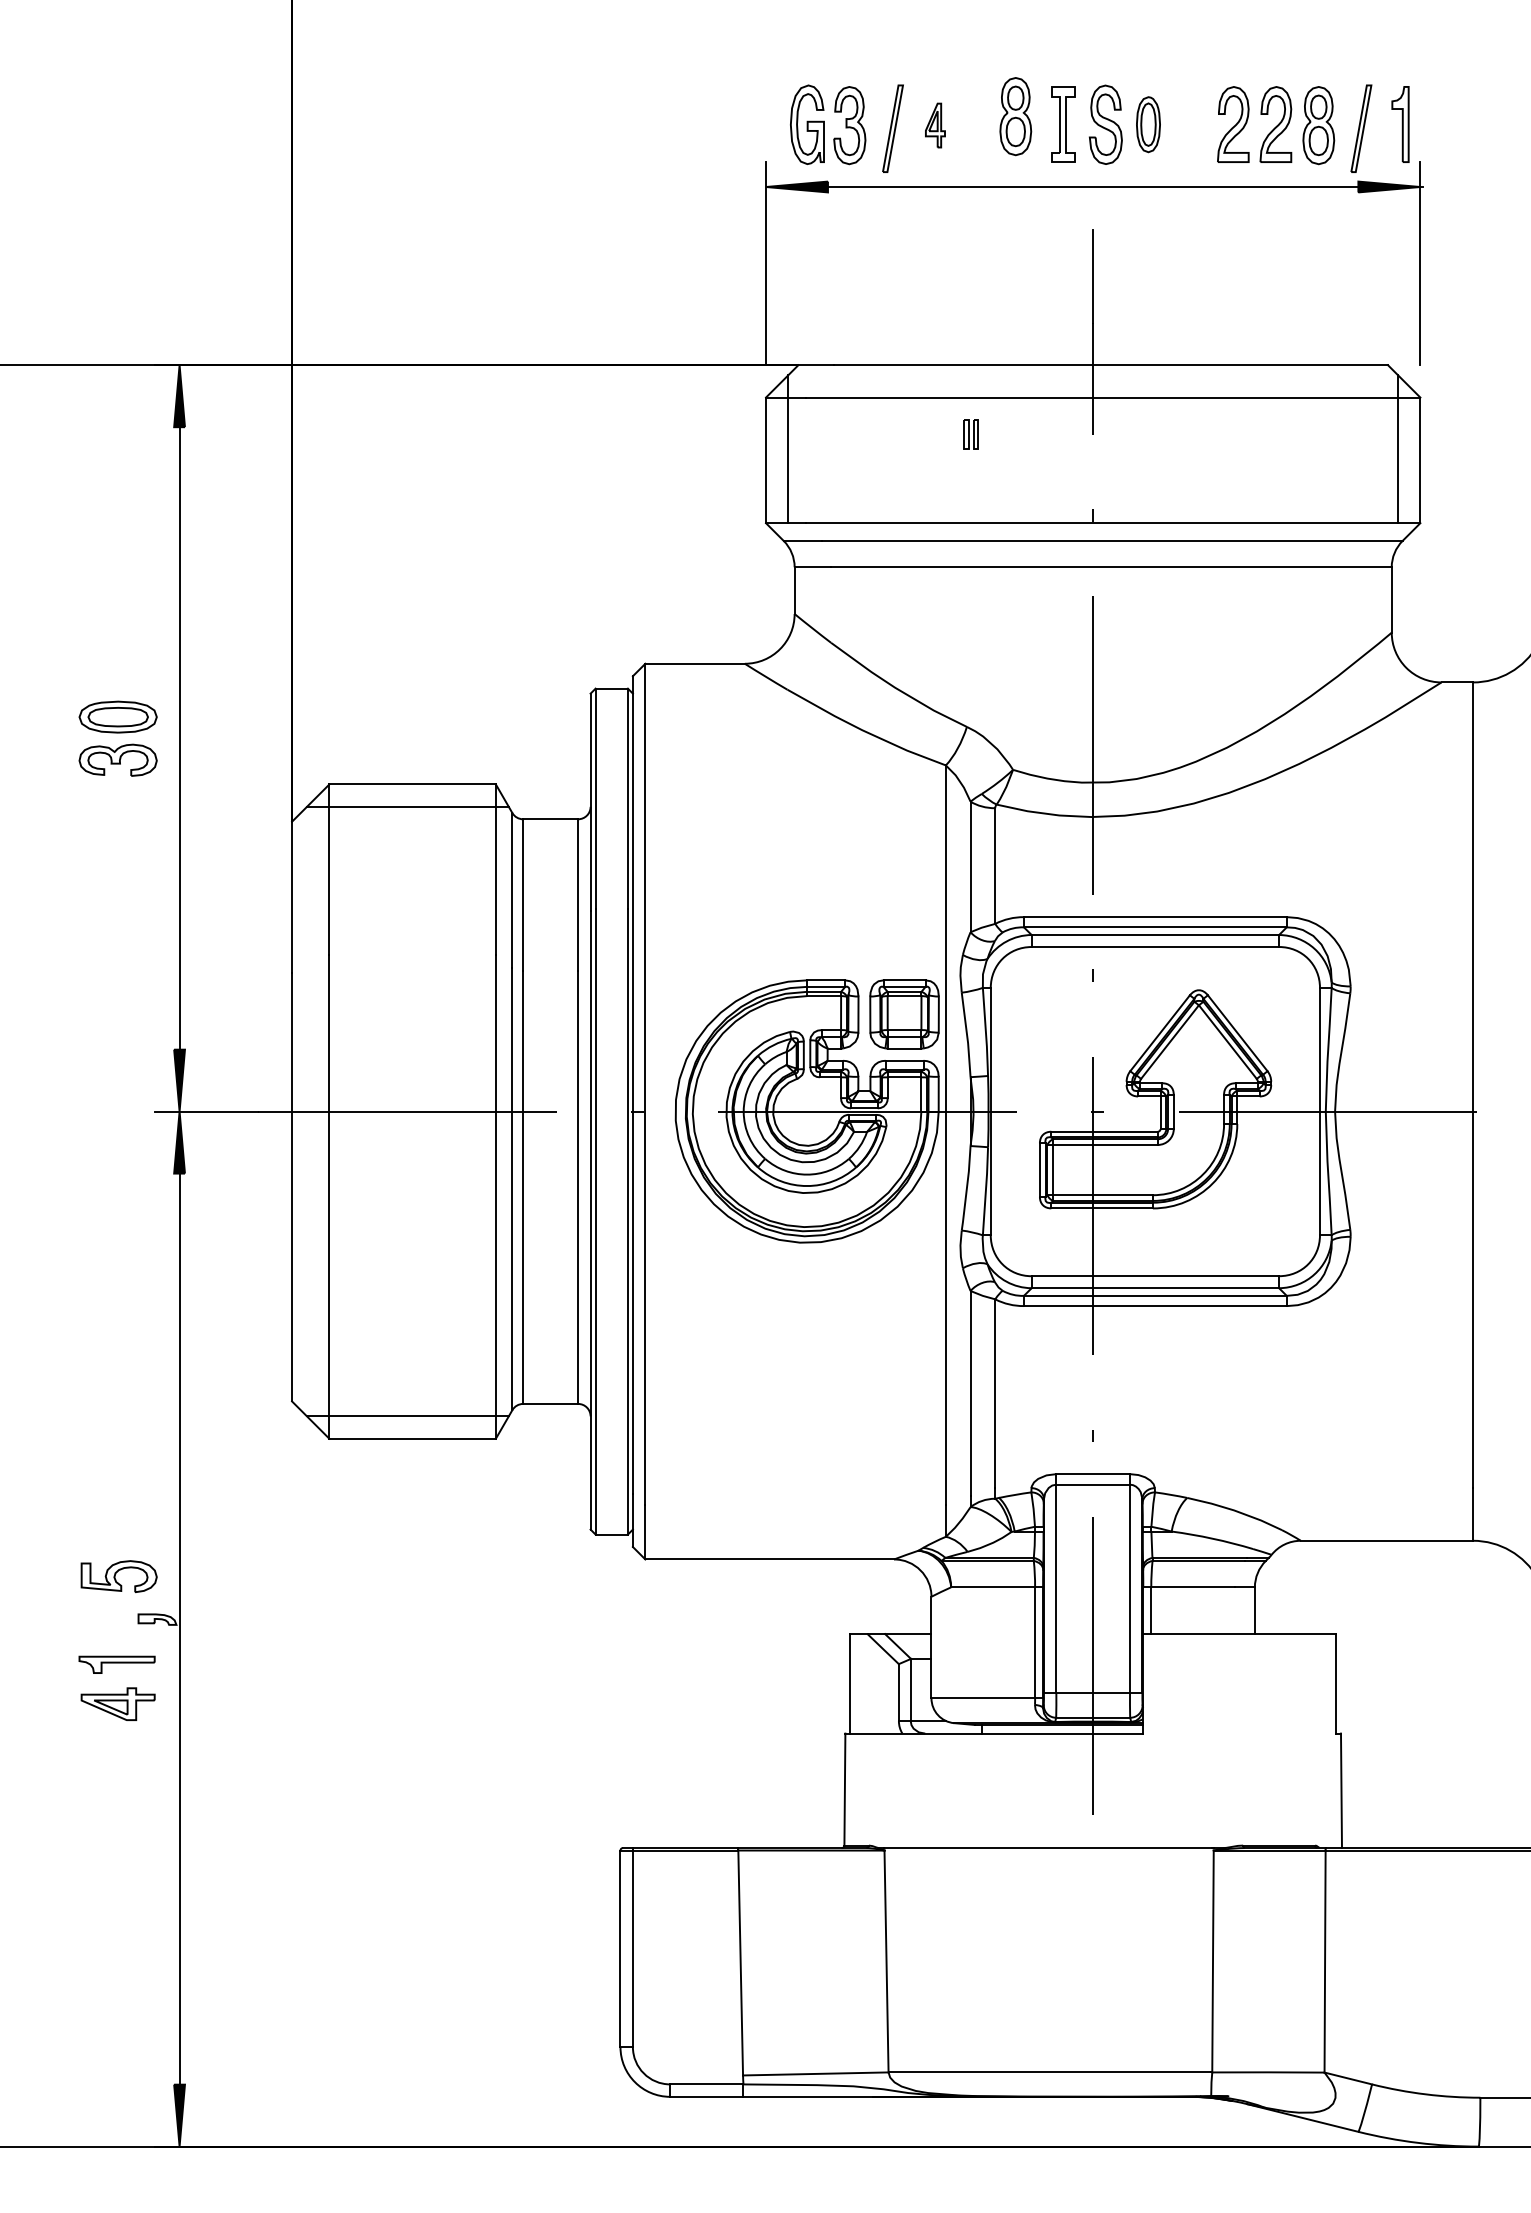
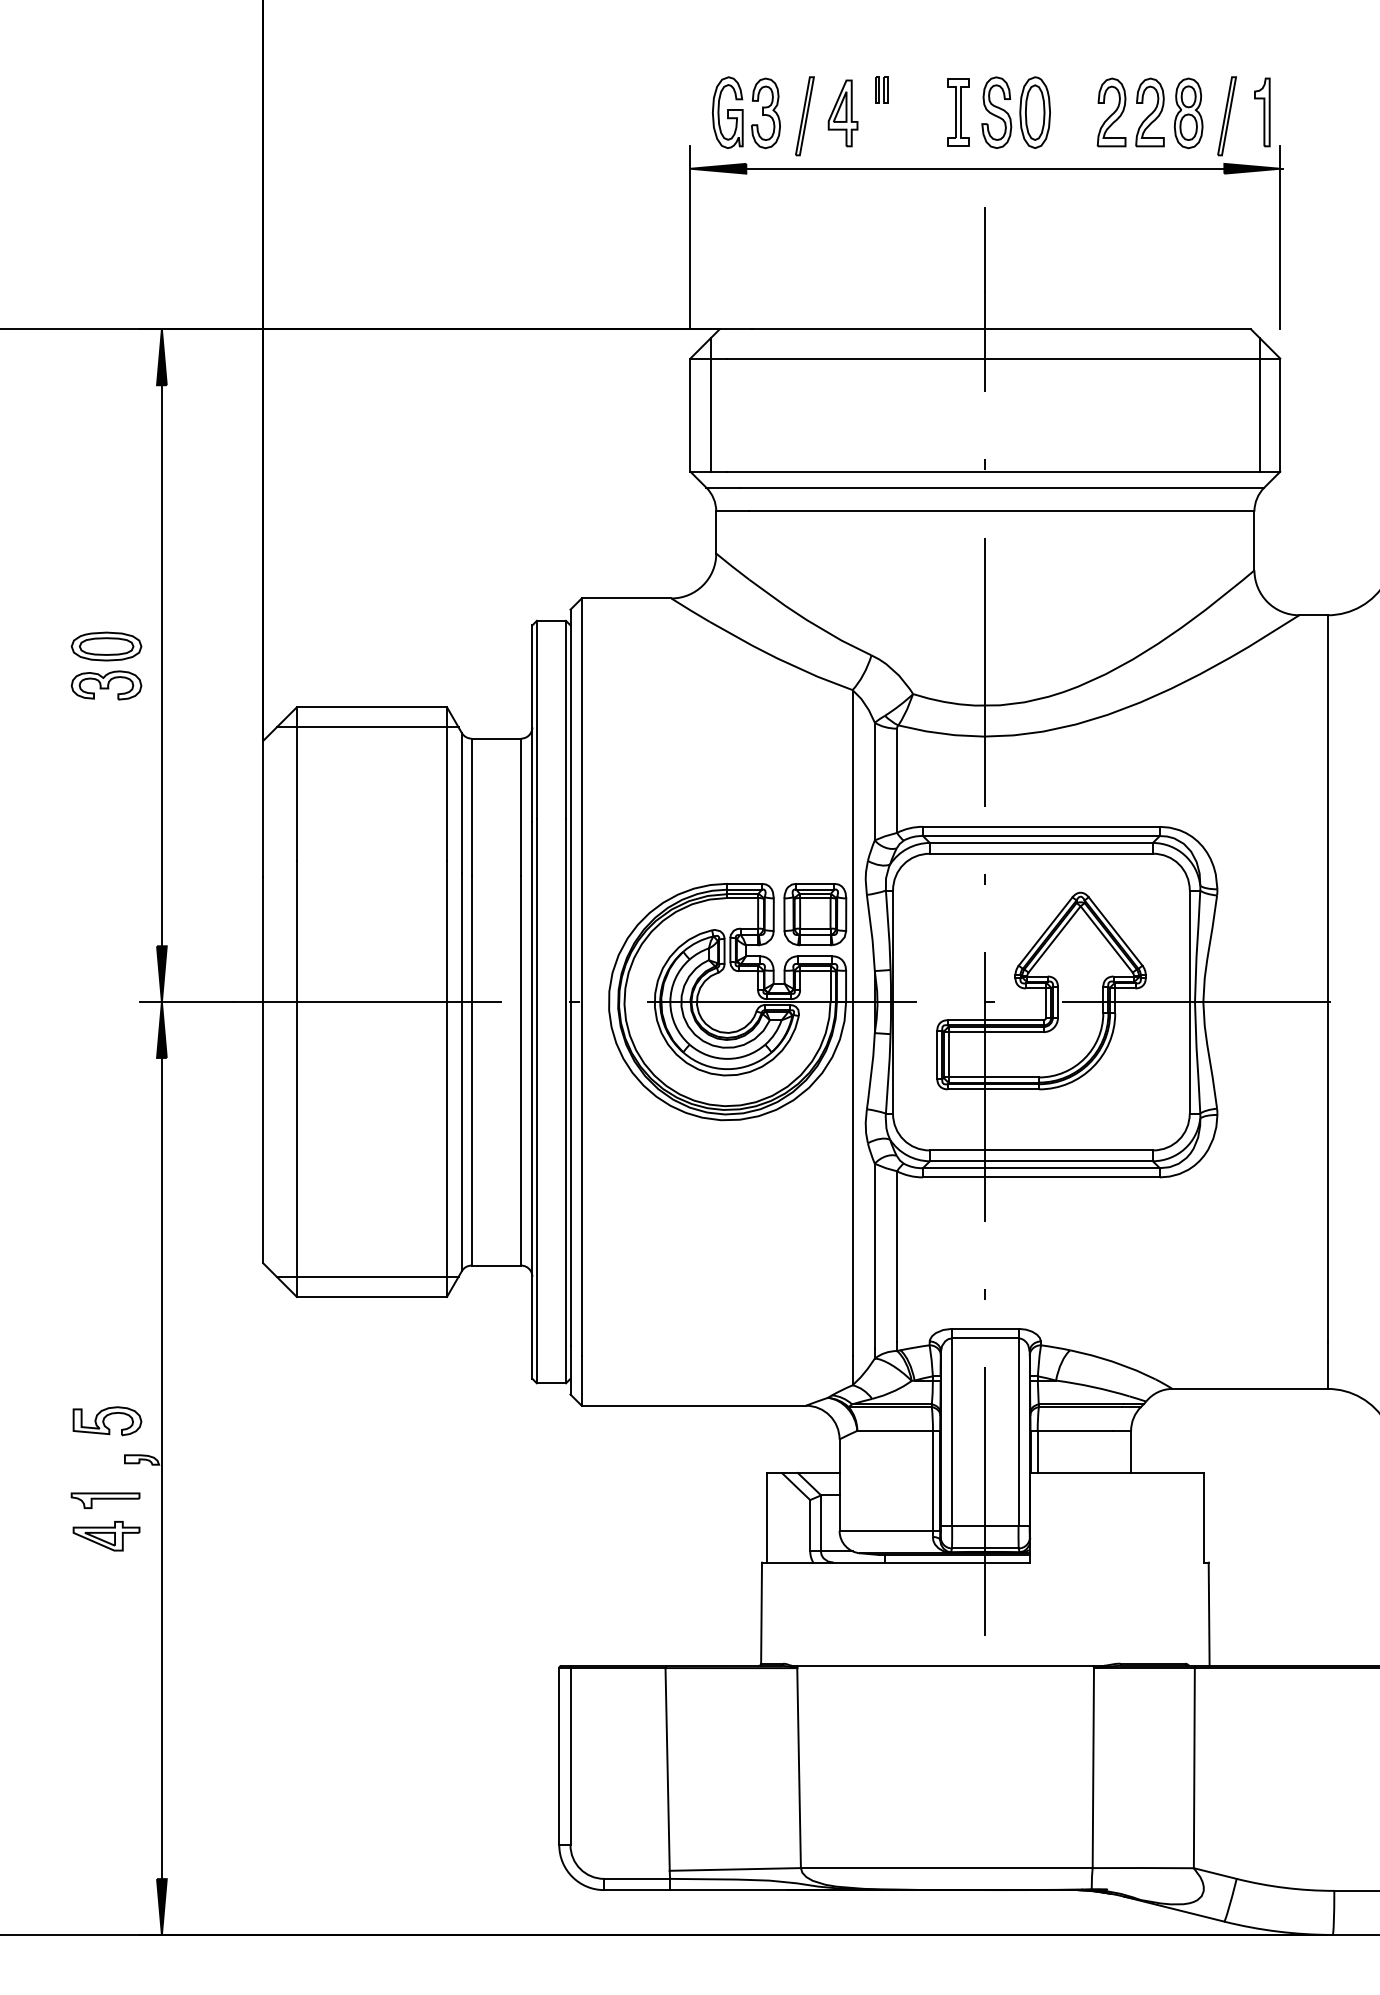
part: (1015, 116) -> (915, 105), removed
part: (1148, 124) -> (1035, 112), size x1.43
part: (935, 125) -> (843, 113), size x1.67
part: (970, 434) -> (881, 89), moved

